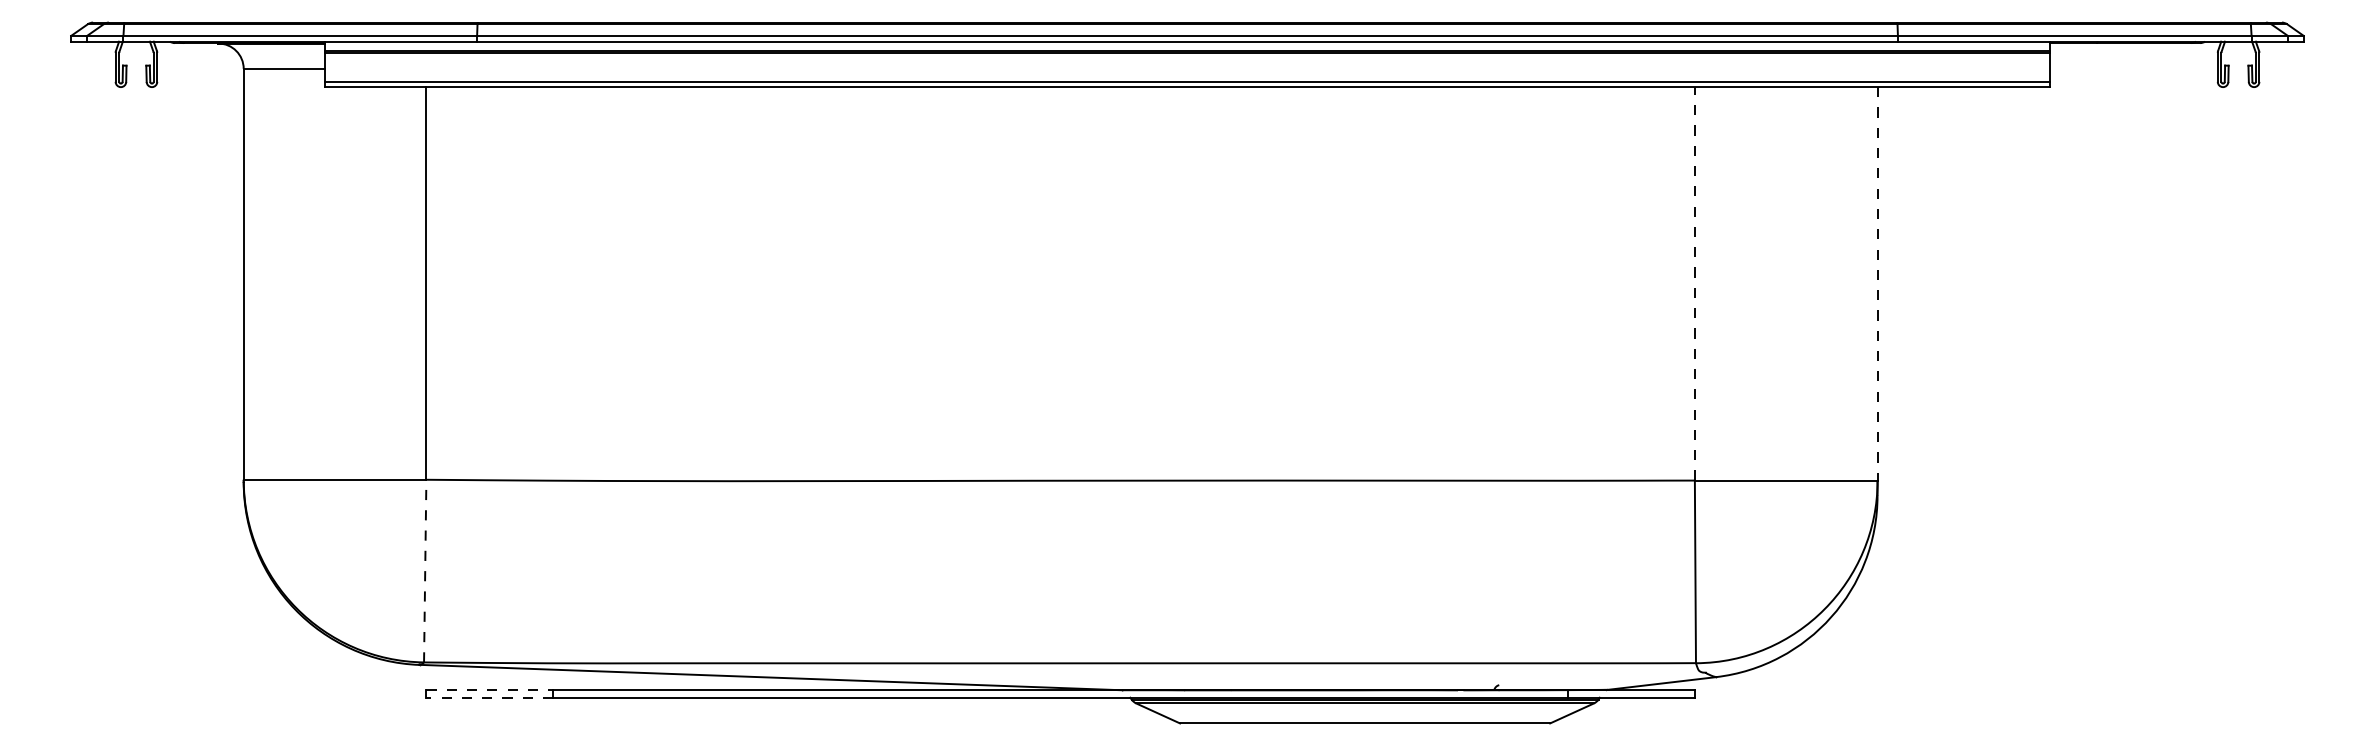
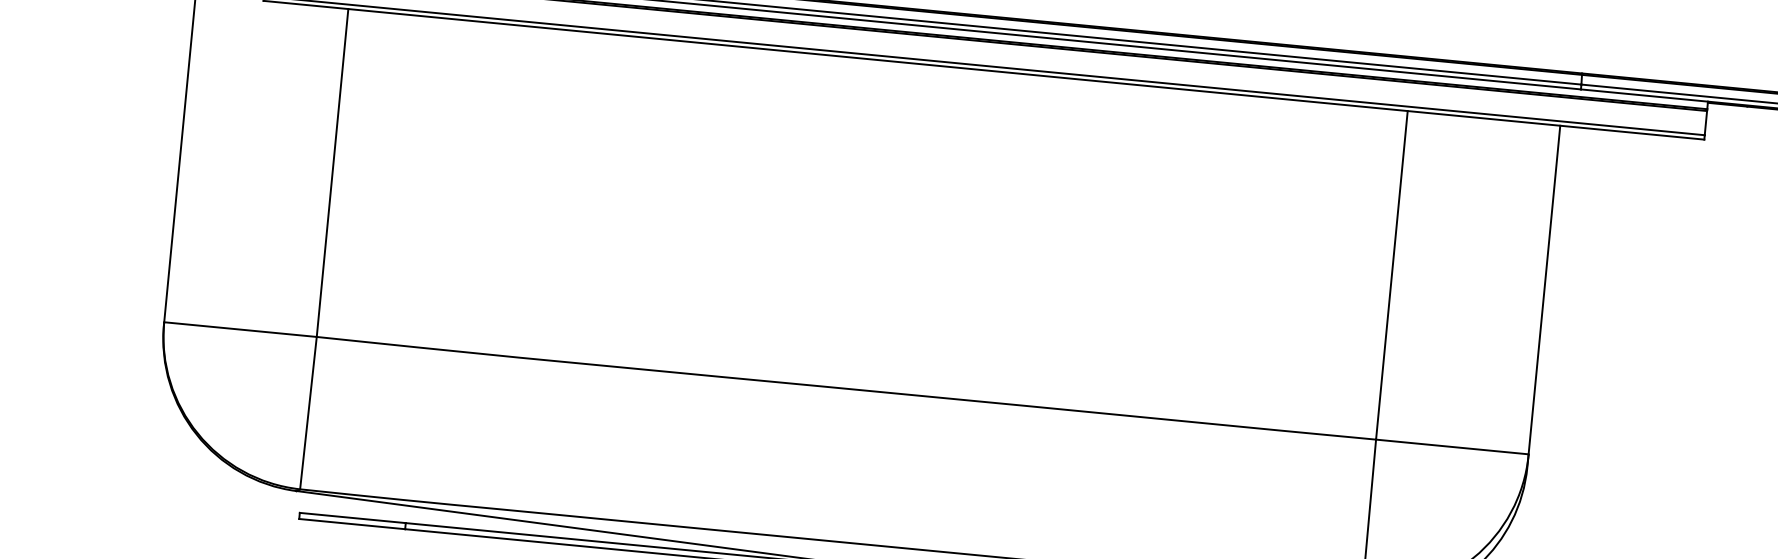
line: (1694, 283) -> (1391, 275), dashed -> solid
line: (1877, 283) -> (1544, 289), dashed -> solid
line: (425, 570) -> (308, 412), dashed -> solid
line: (490, 690) -> (353, 518), dashed -> solid
line: (489, 697) -> (351, 523), dashed -> solid

